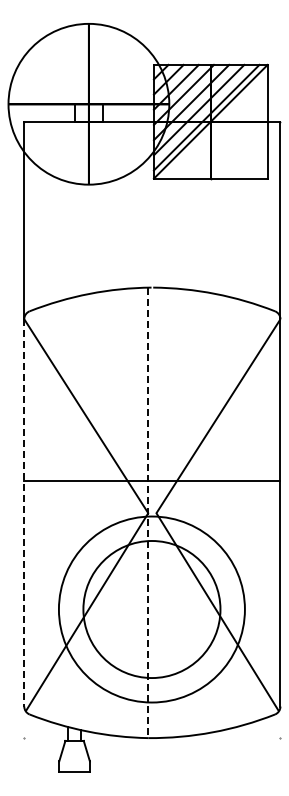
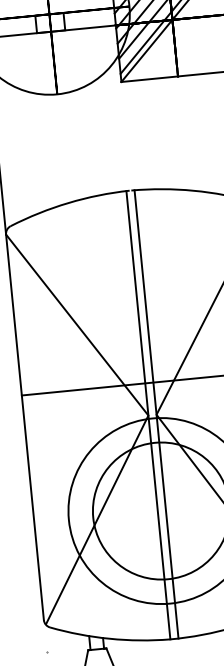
line: (24, 512) -> (25, 426), dashed -> solid
line: (156, 512) -> (156, 414), added
line: (148, 513) -> (148, 415), dashed -> solid

